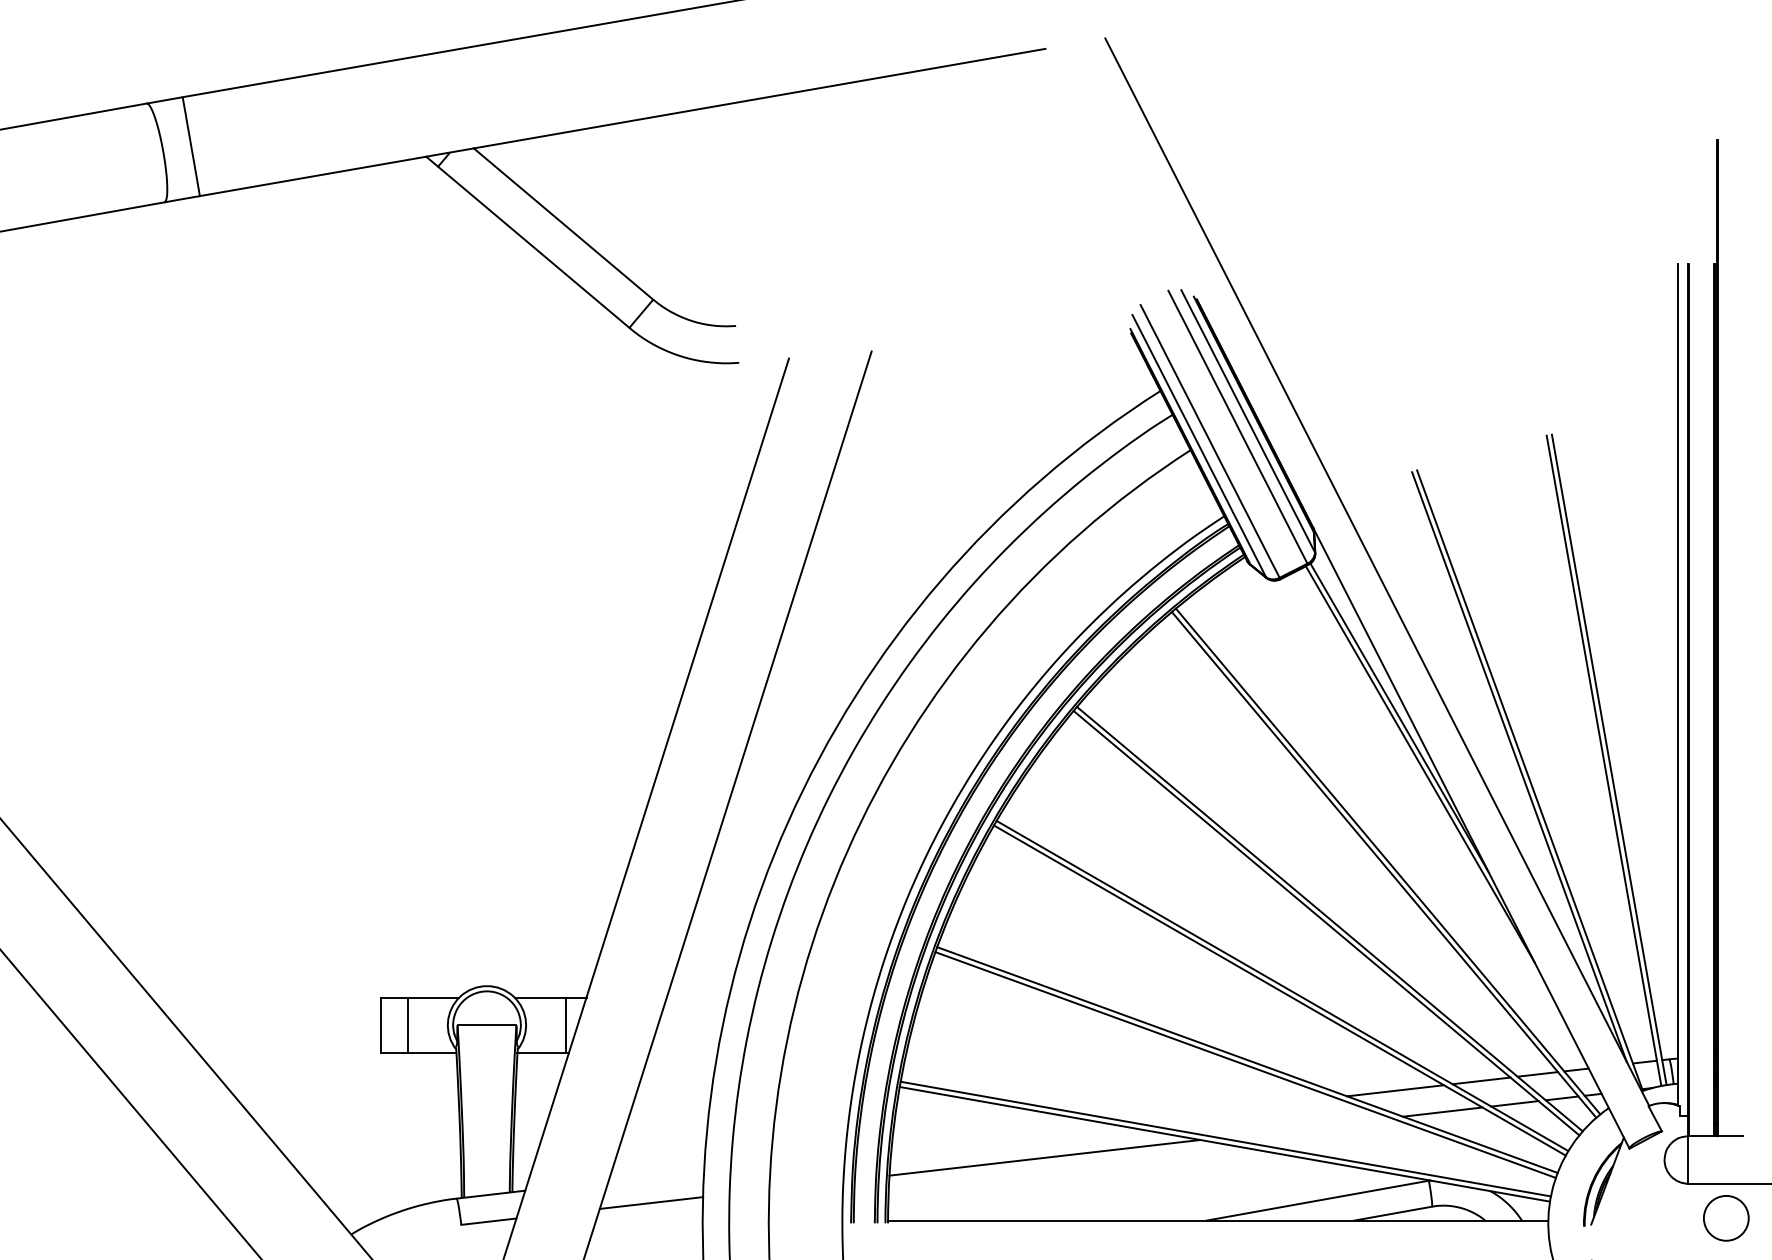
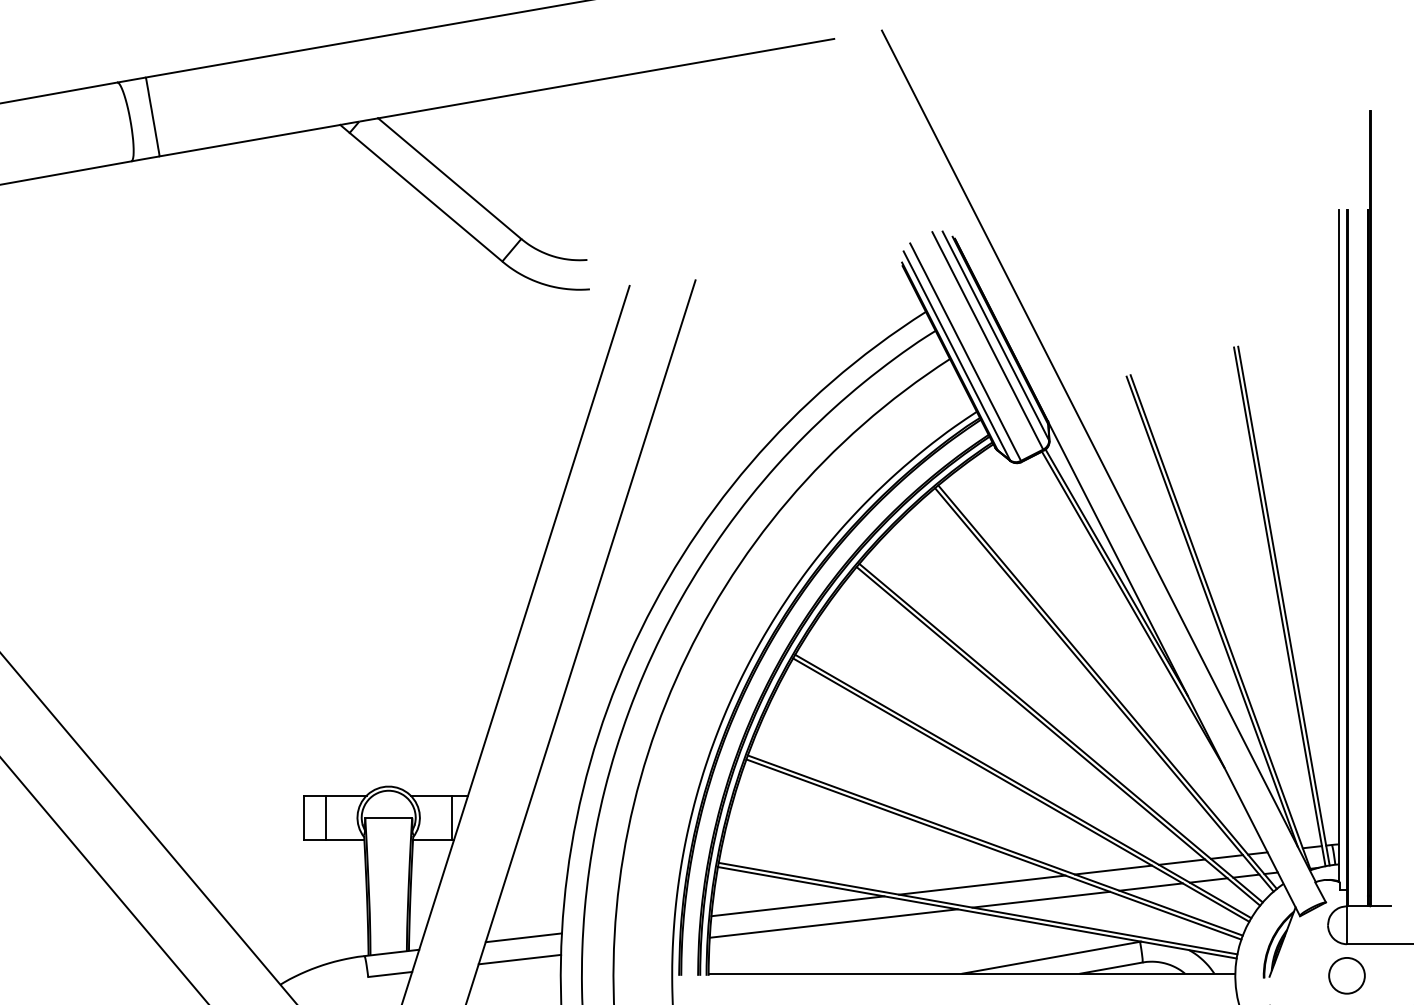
line: (1230, 1109) -> (981, 884), added
line: (1304, 1127) -> (1040, 899), added
line: (999, 1135) -> (797, 905), added
line: (656, 1175) -> (523, 937), added
circle: (1726, 1218) -> (1347, 975), moved

